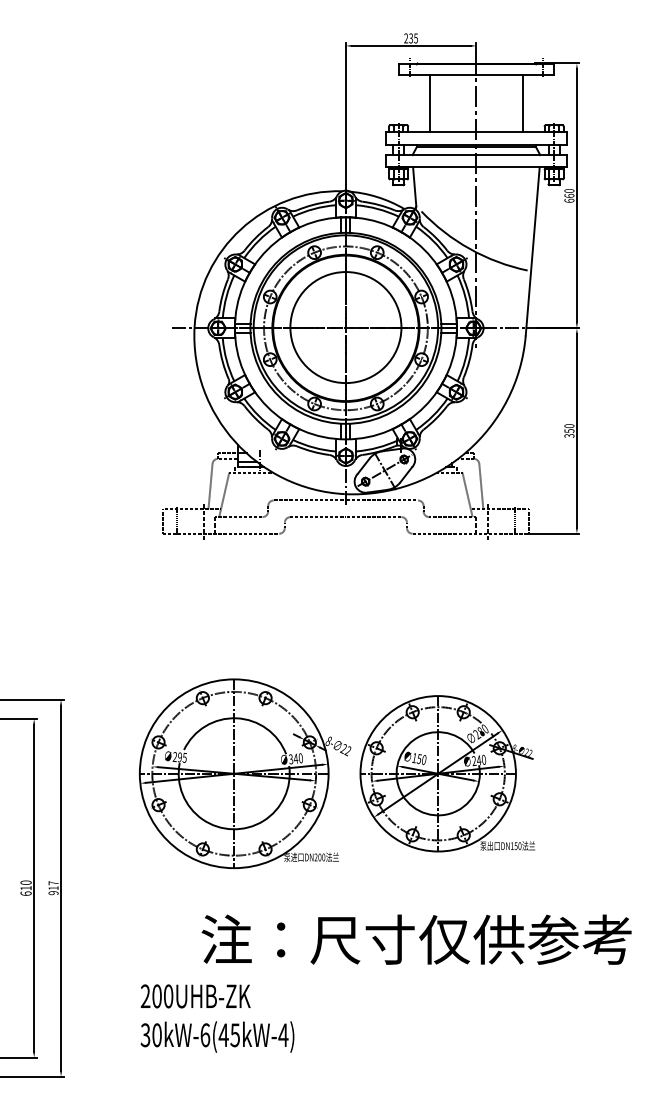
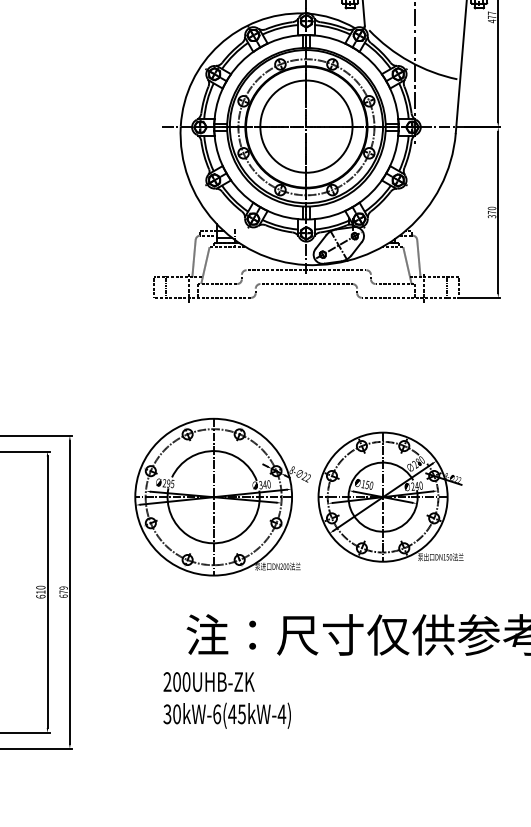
text: (569, 195) -> (492, 16), 660 -> 477
text: (569, 431) -> (492, 212), 350 -> 370
text: (53, 888) -> (63, 592), 917 -> 679
text: (217, 1018) -> (227, 700), moved

